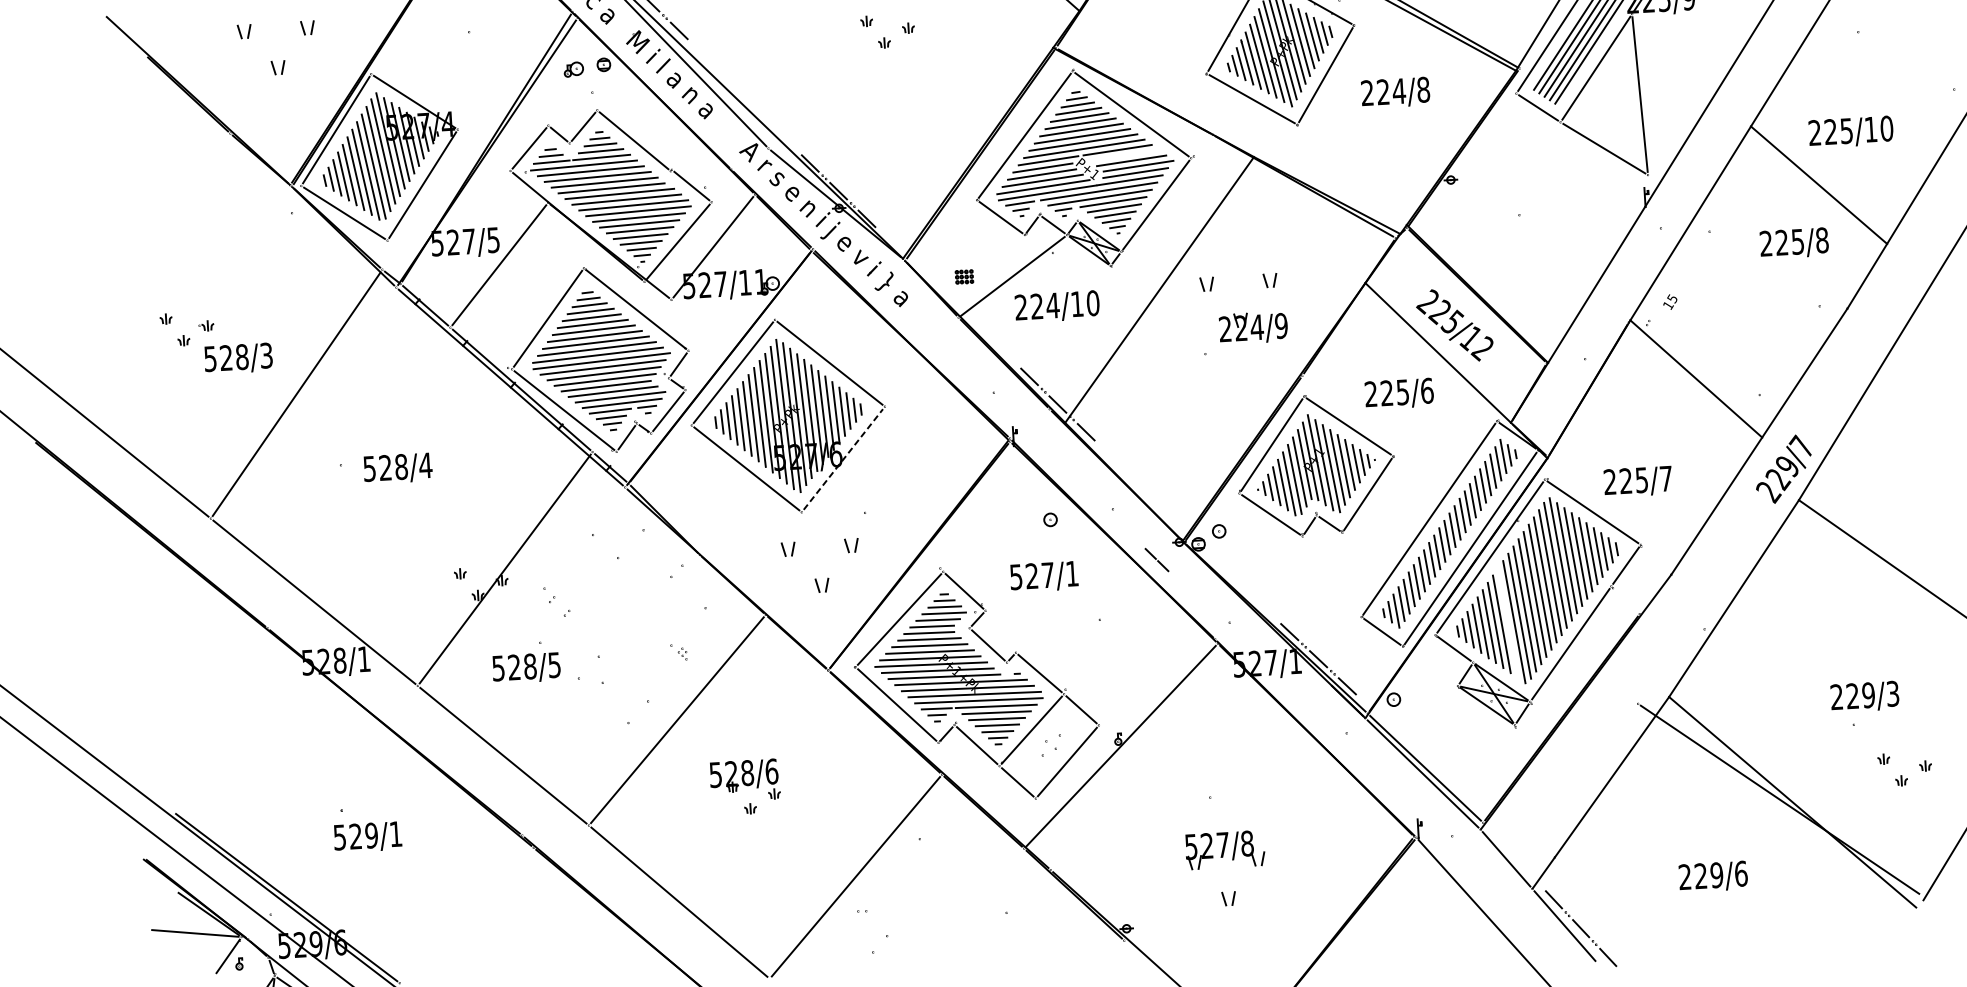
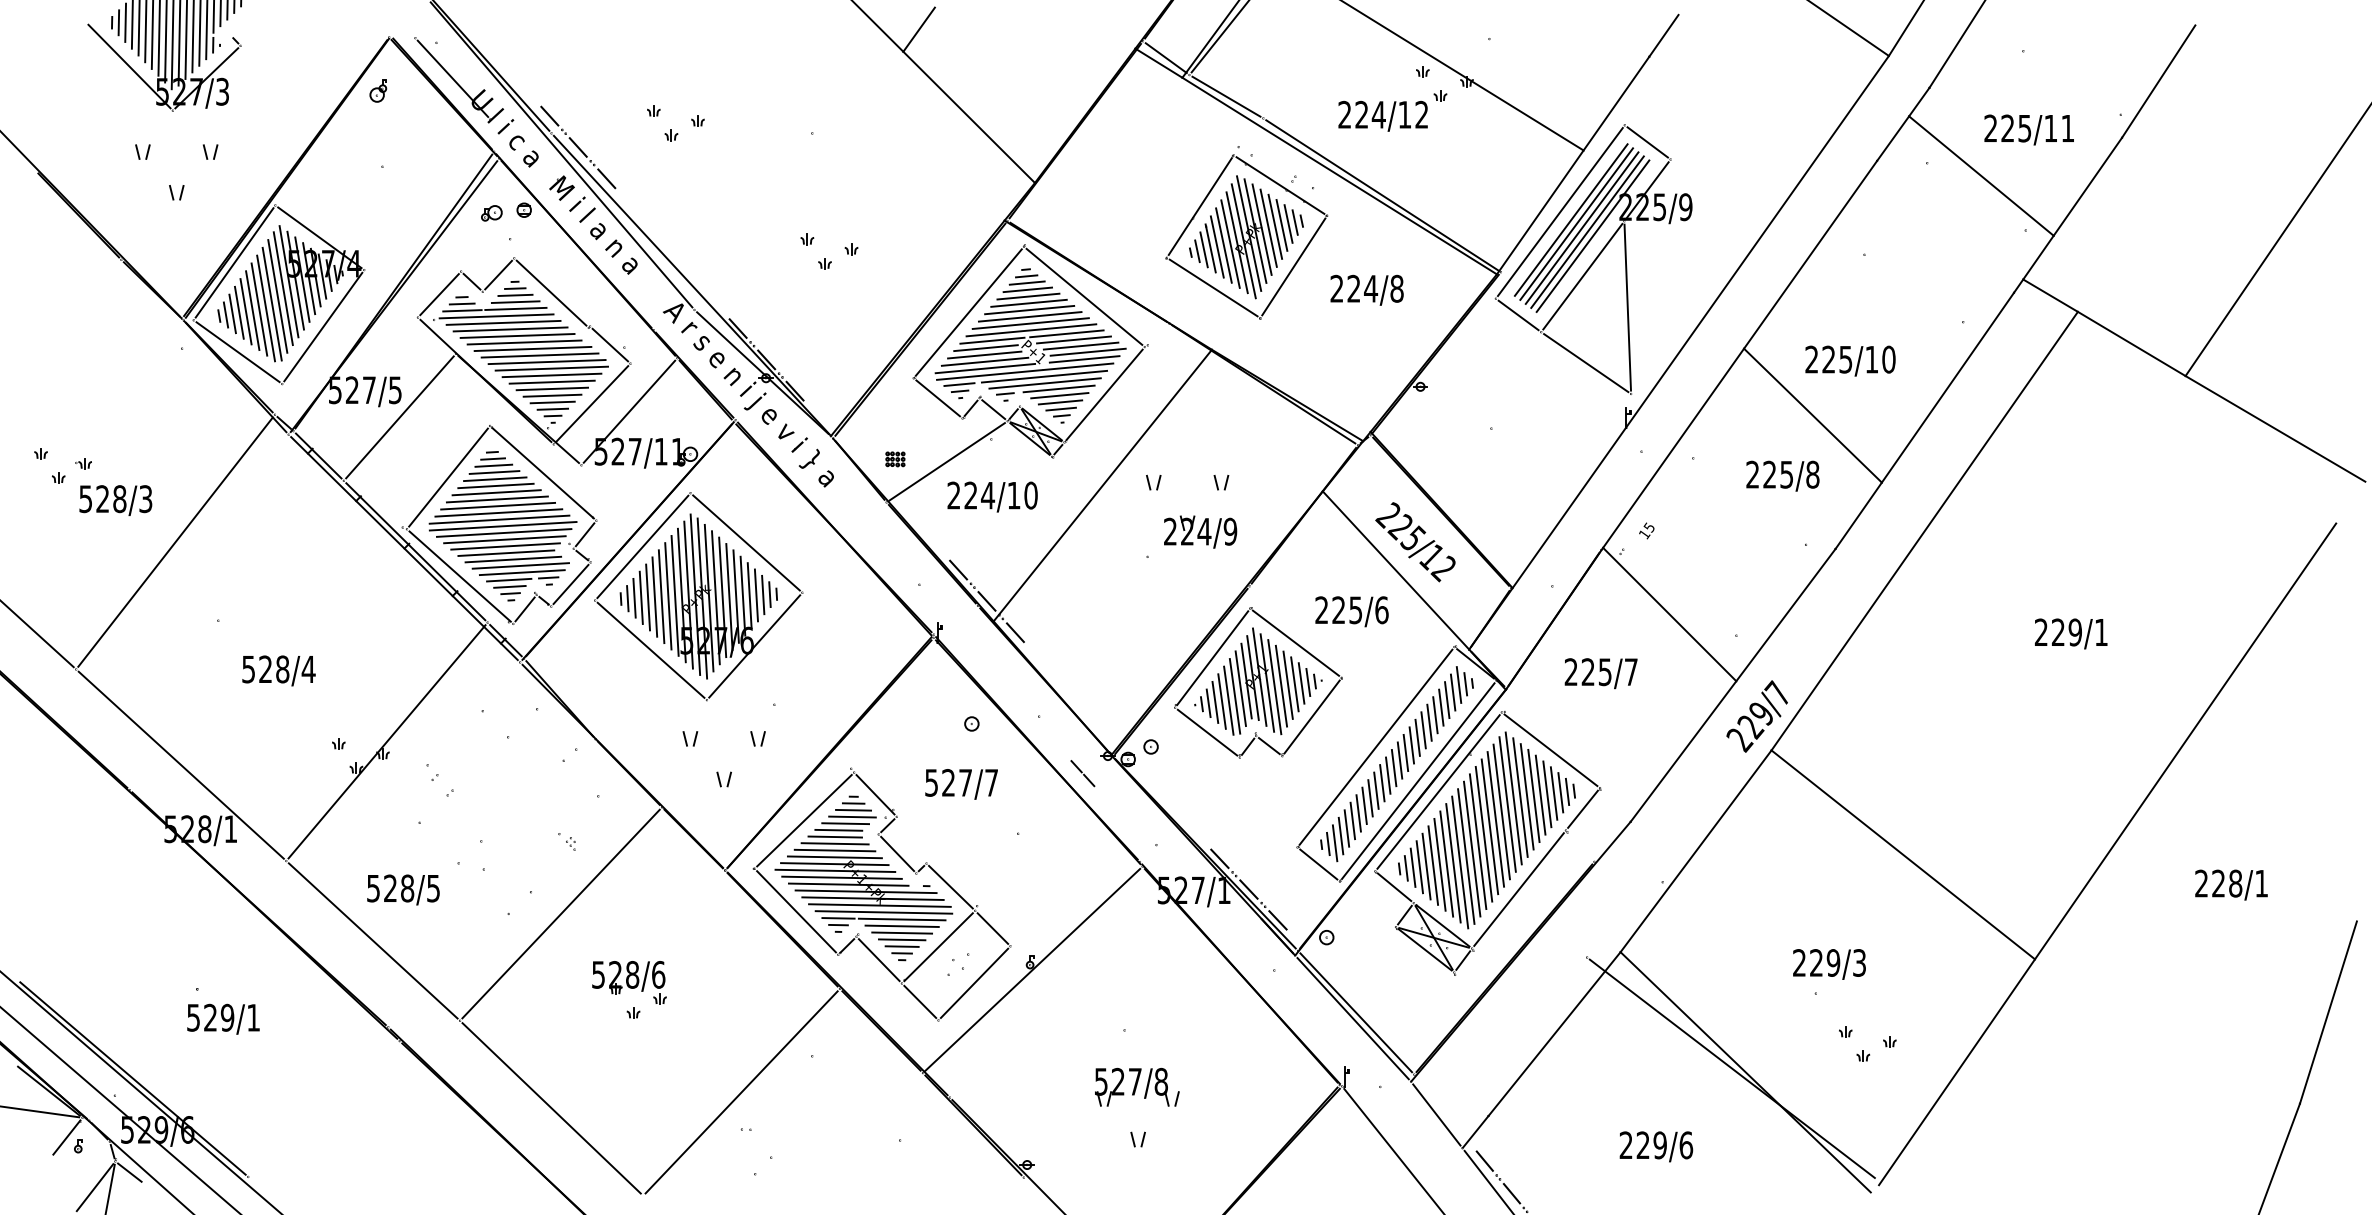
part: (884, 38) -> (825, 258), moved
line: (1124, 155) -> (1073, 339), added
line: (844, 459) -> (755, 646), dashed -> solid
text: (397, 468) -> (278, 670), moved
text: (1637, 481) -> (1600, 673), moved
text: (1072, 573) -> (991, 782), 527/1 -> 527/7
line: (1508, 623) -> (1453, 863), added
text: (526, 667) -> (403, 889), moved

